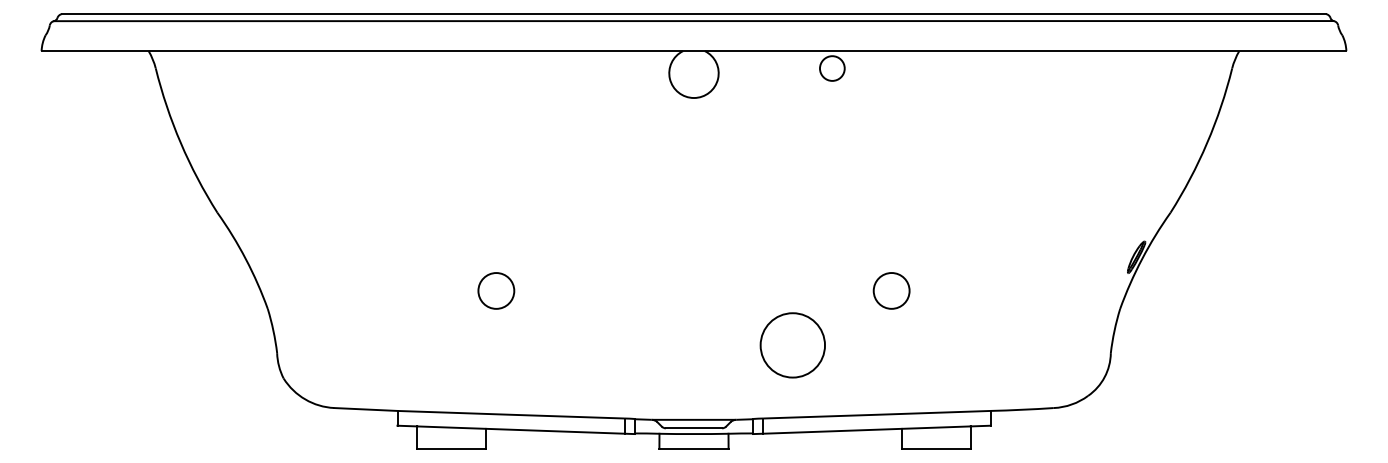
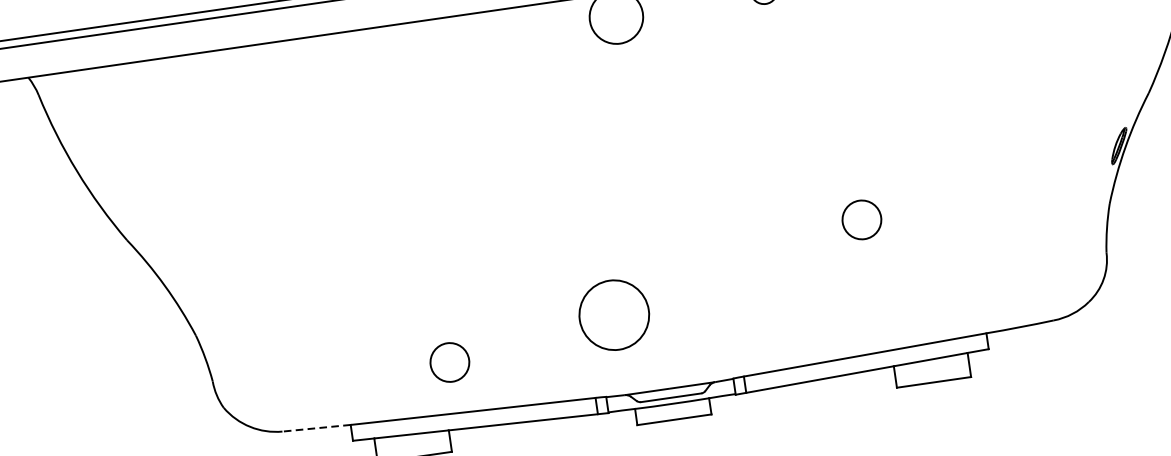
circle: (496, 290) -> (449, 361), moved
circle: (792, 345) -> (613, 315), moved
line: (365, 409) -> (316, 428), solid -> dashed

